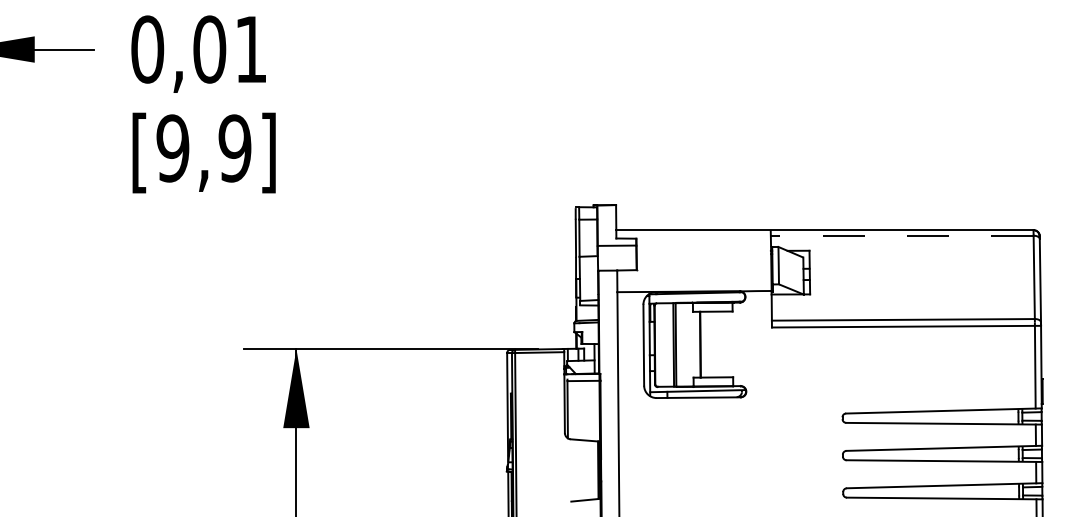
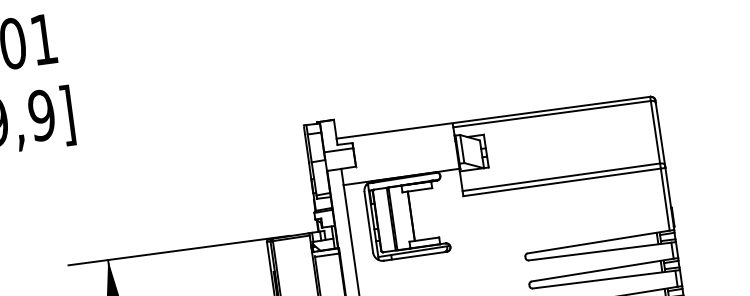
line: (901, 235) -> (551, 114), dashed -> solid

